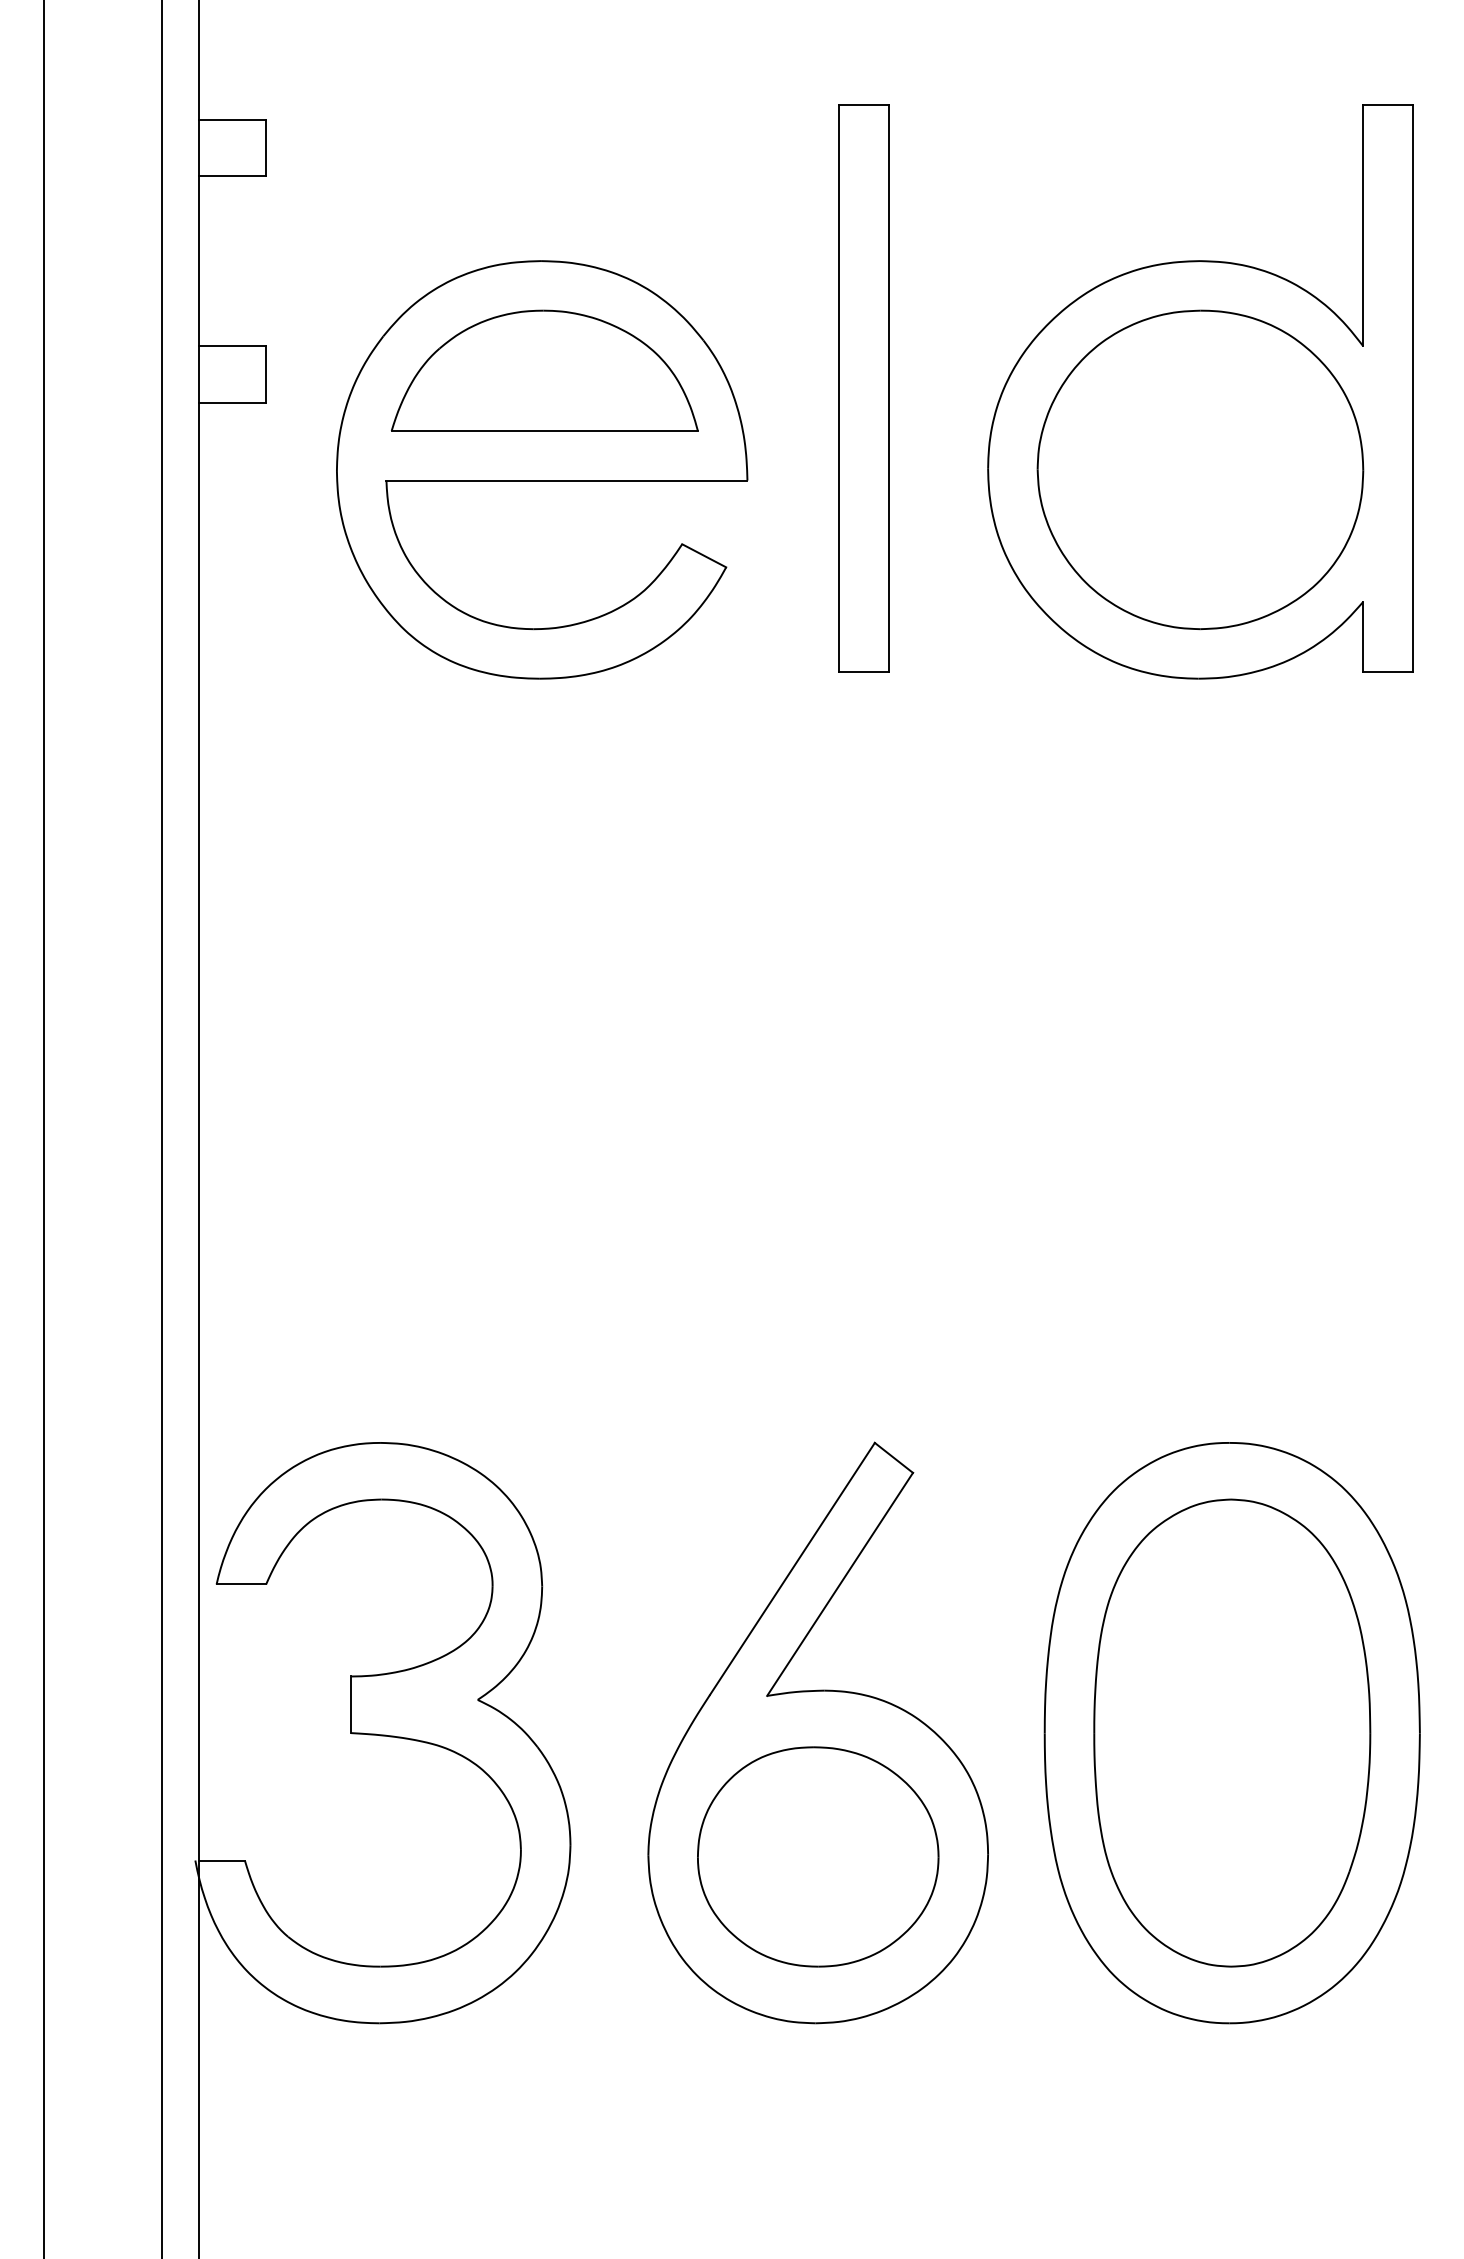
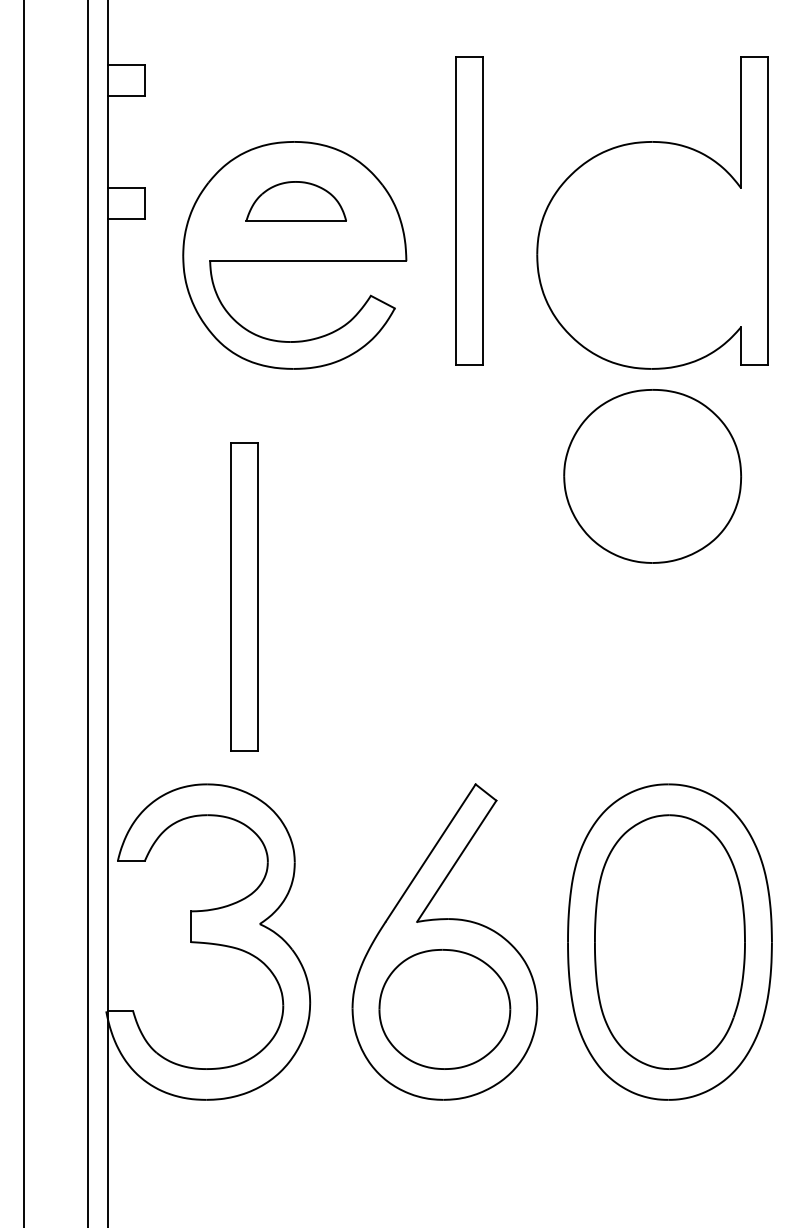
part: (545, 370) -> (296, 201), size x0.6
part: (1200, 470) -> (652, 476), moved
part: (449, 1097) -> (244, 596), added

